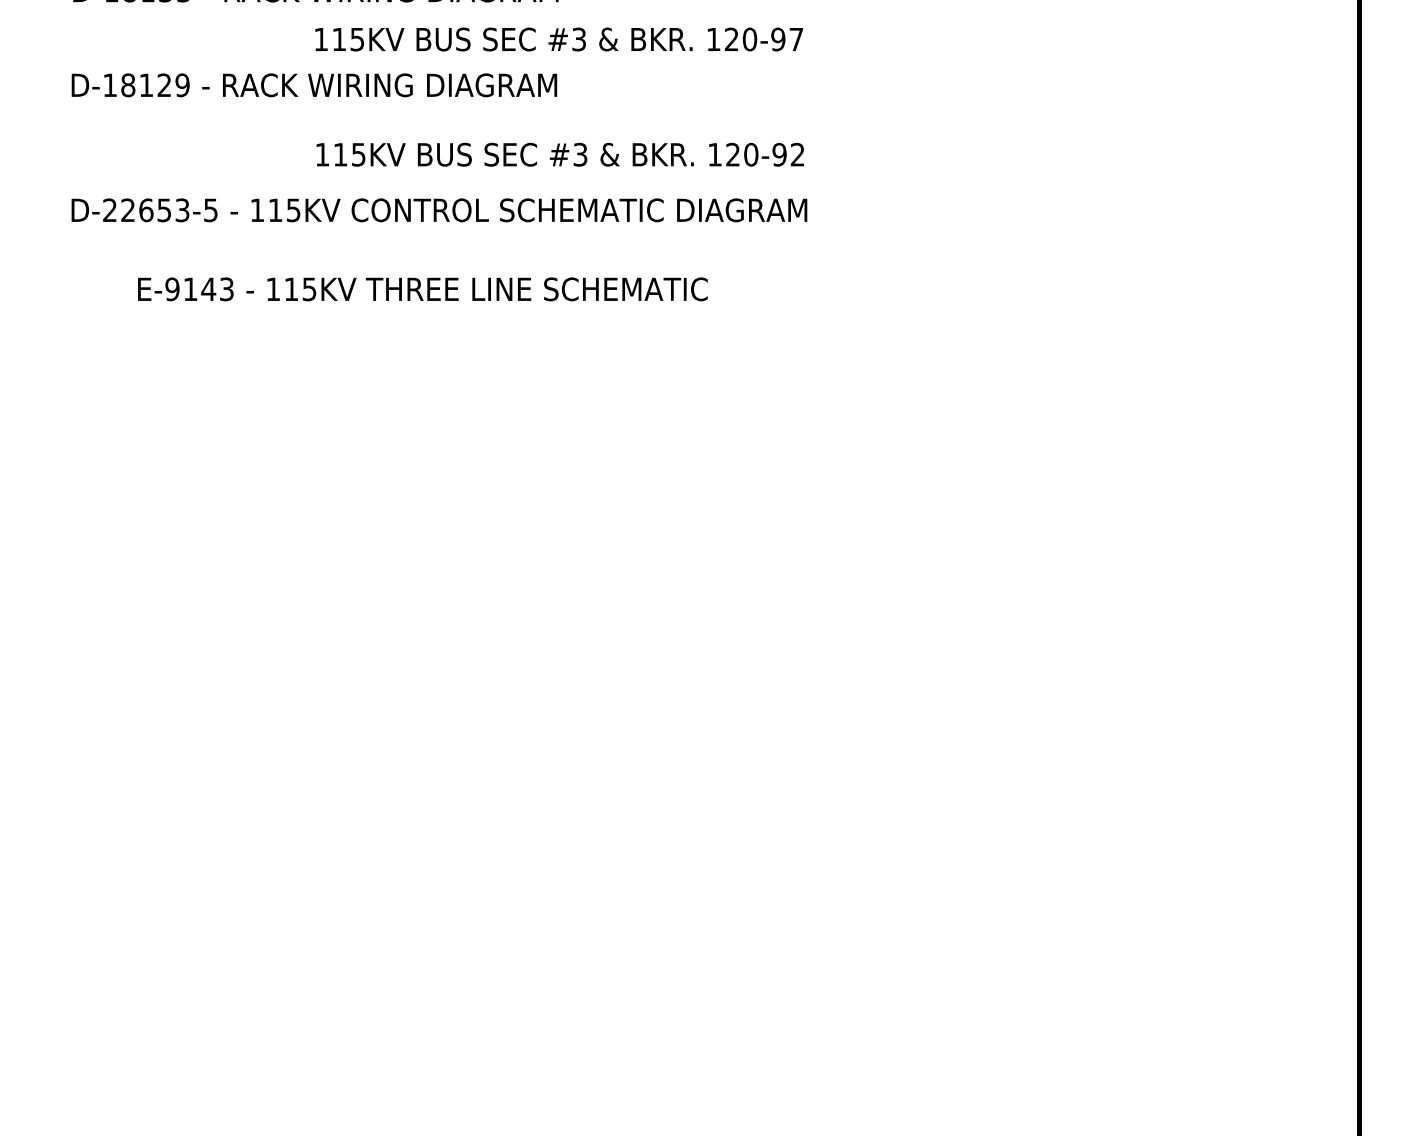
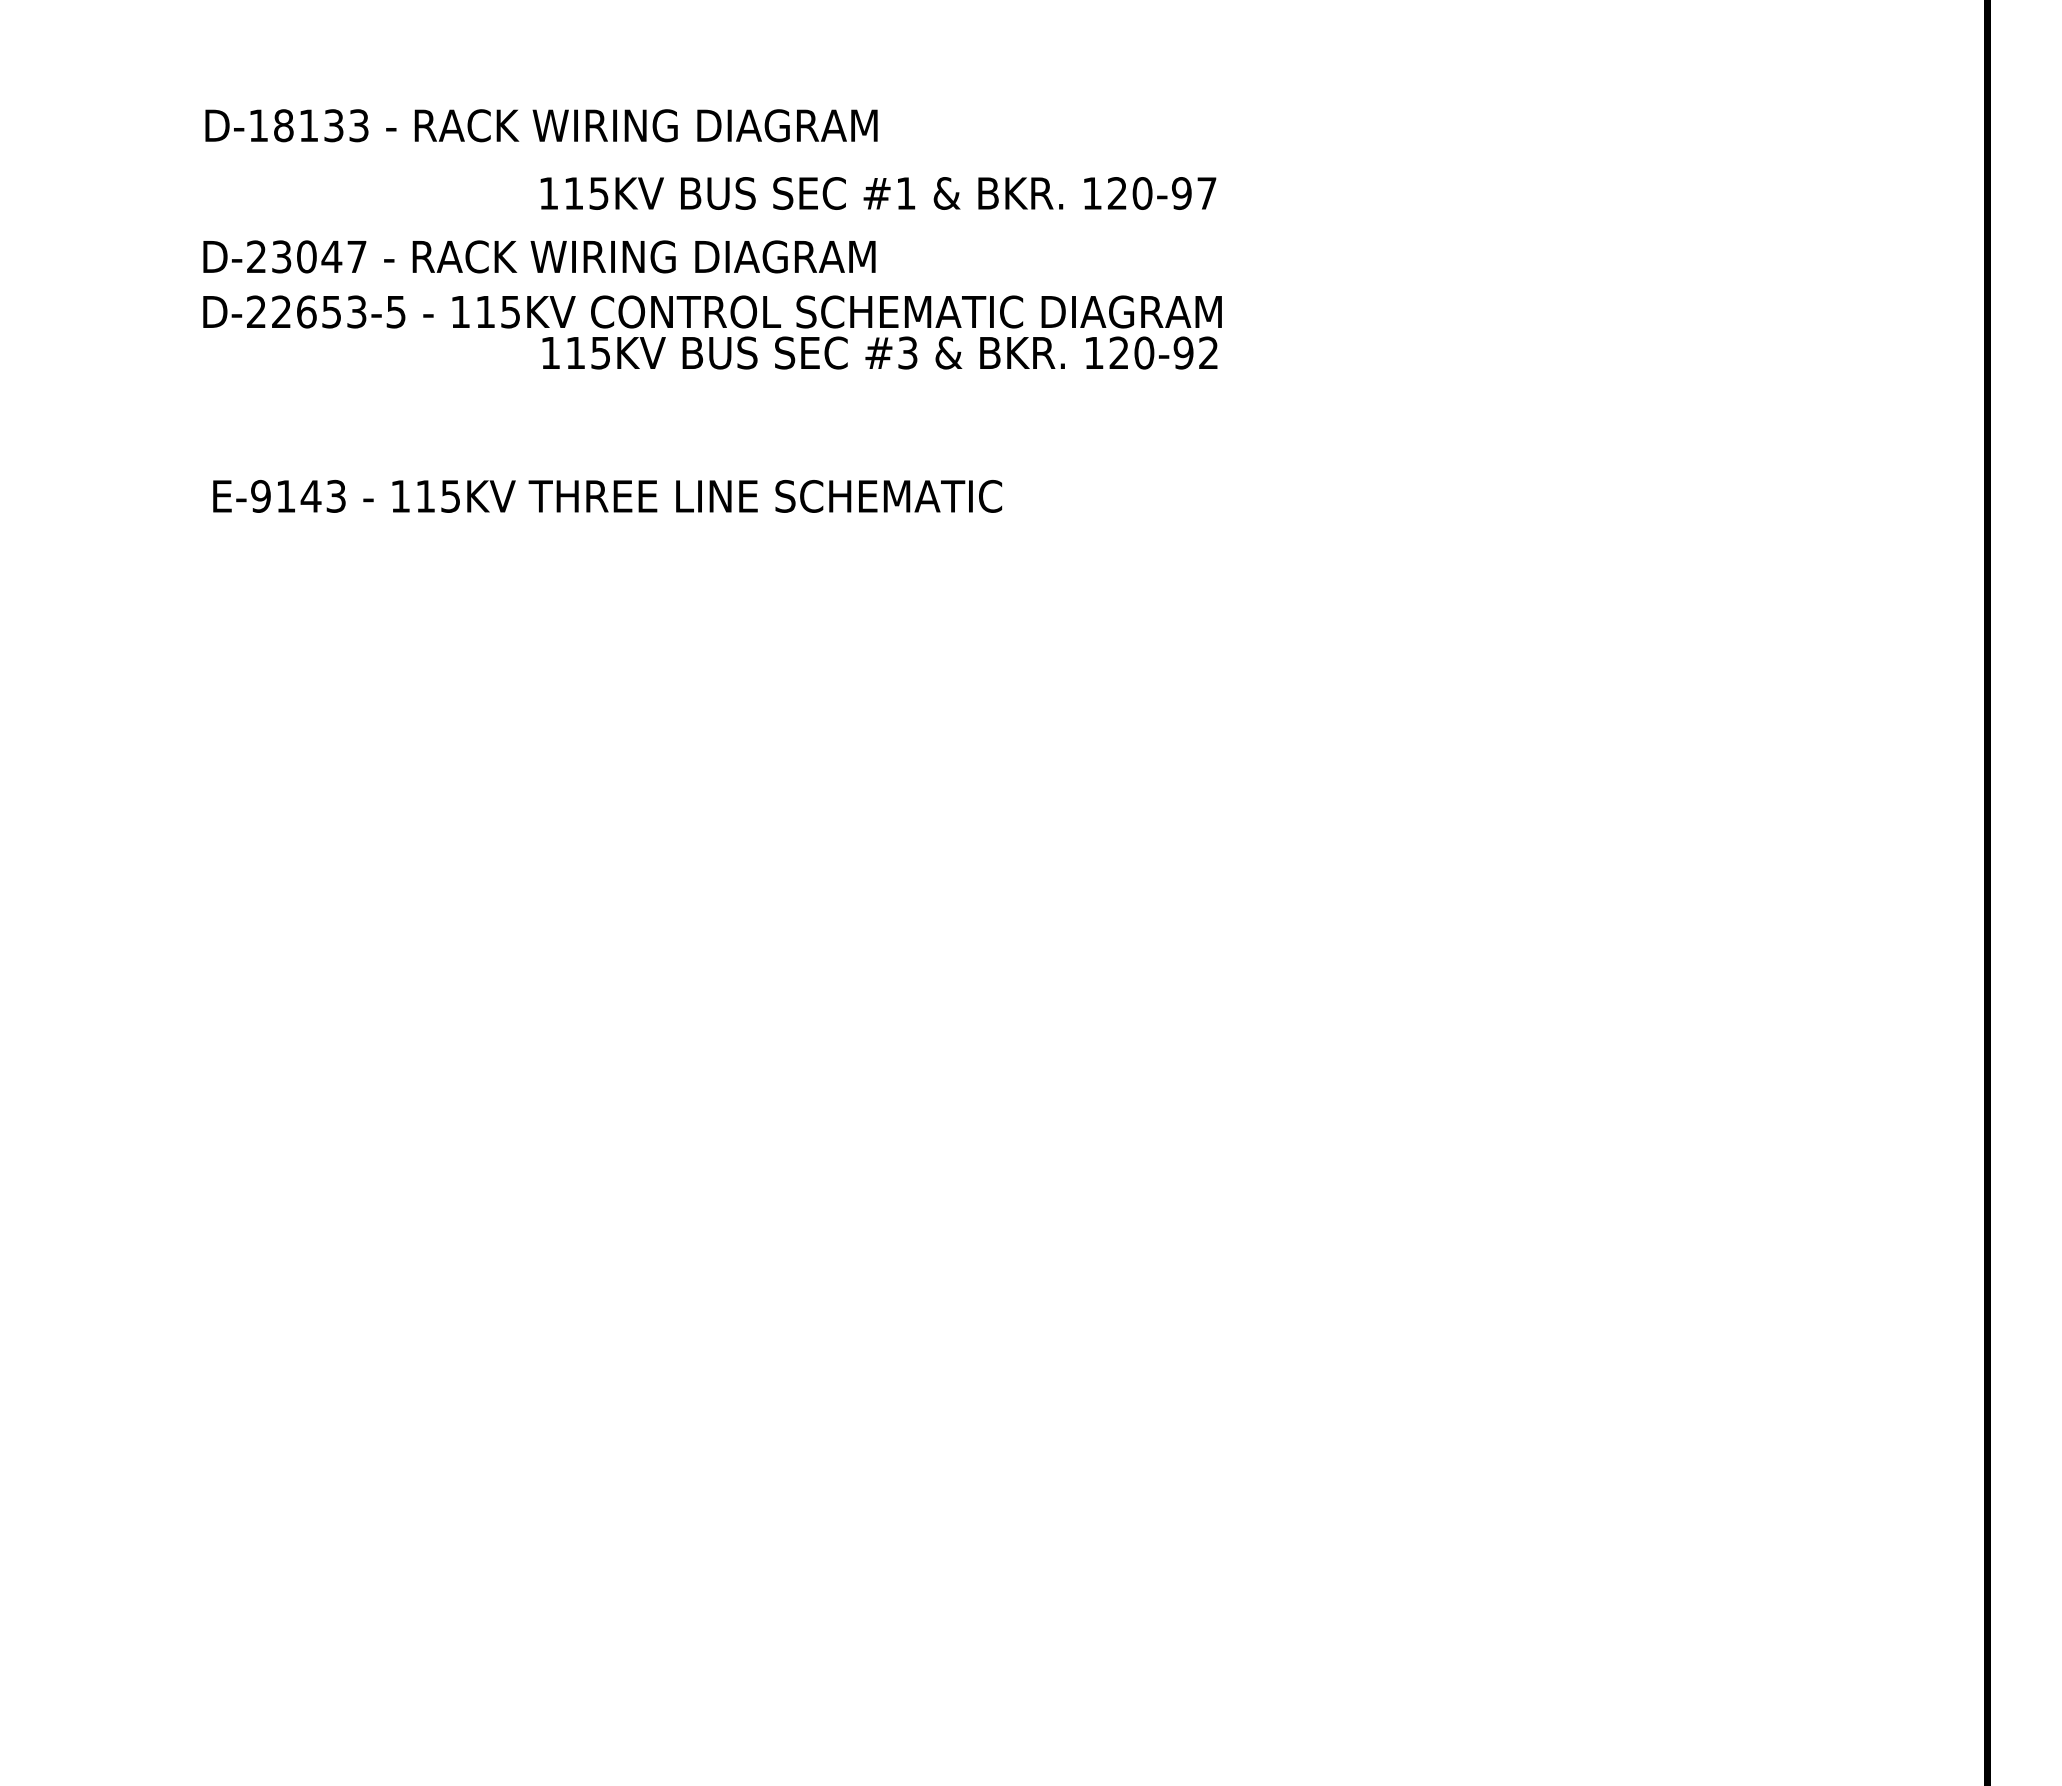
text: (578, 39) -> (905, 193), #3 -> #1
text: (146, 85) -> (306, 256), D-18129 -> D-23047
text: (439, 209) -> (712, 311), moved
text: (422, 289) -> (607, 496), moved

